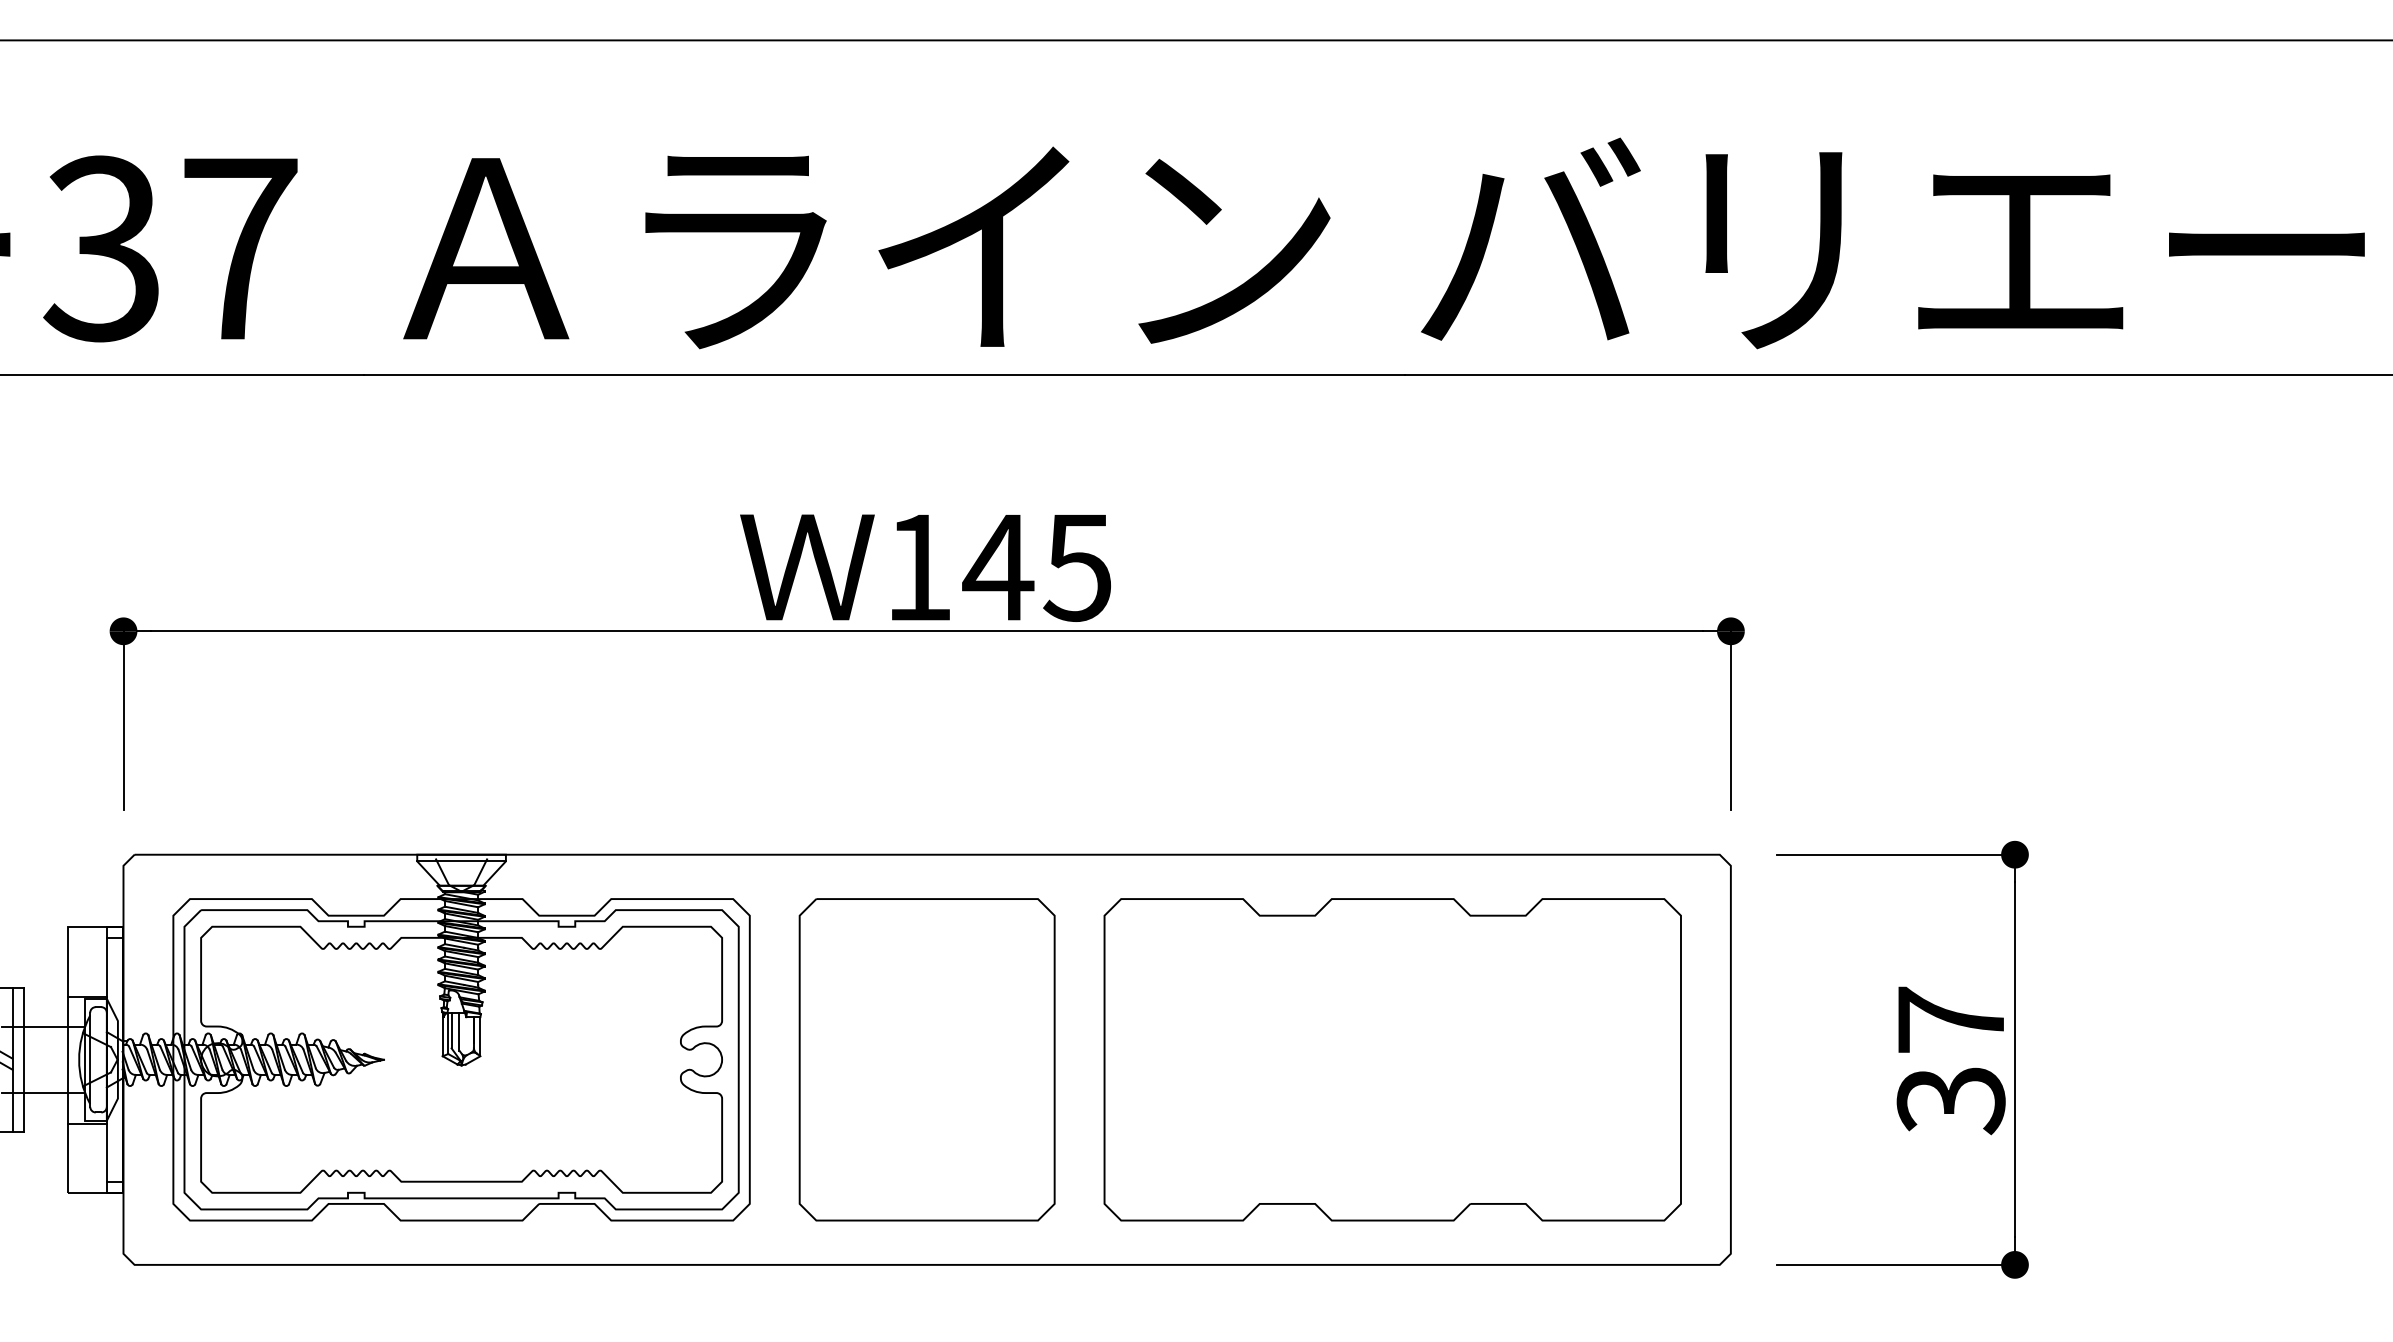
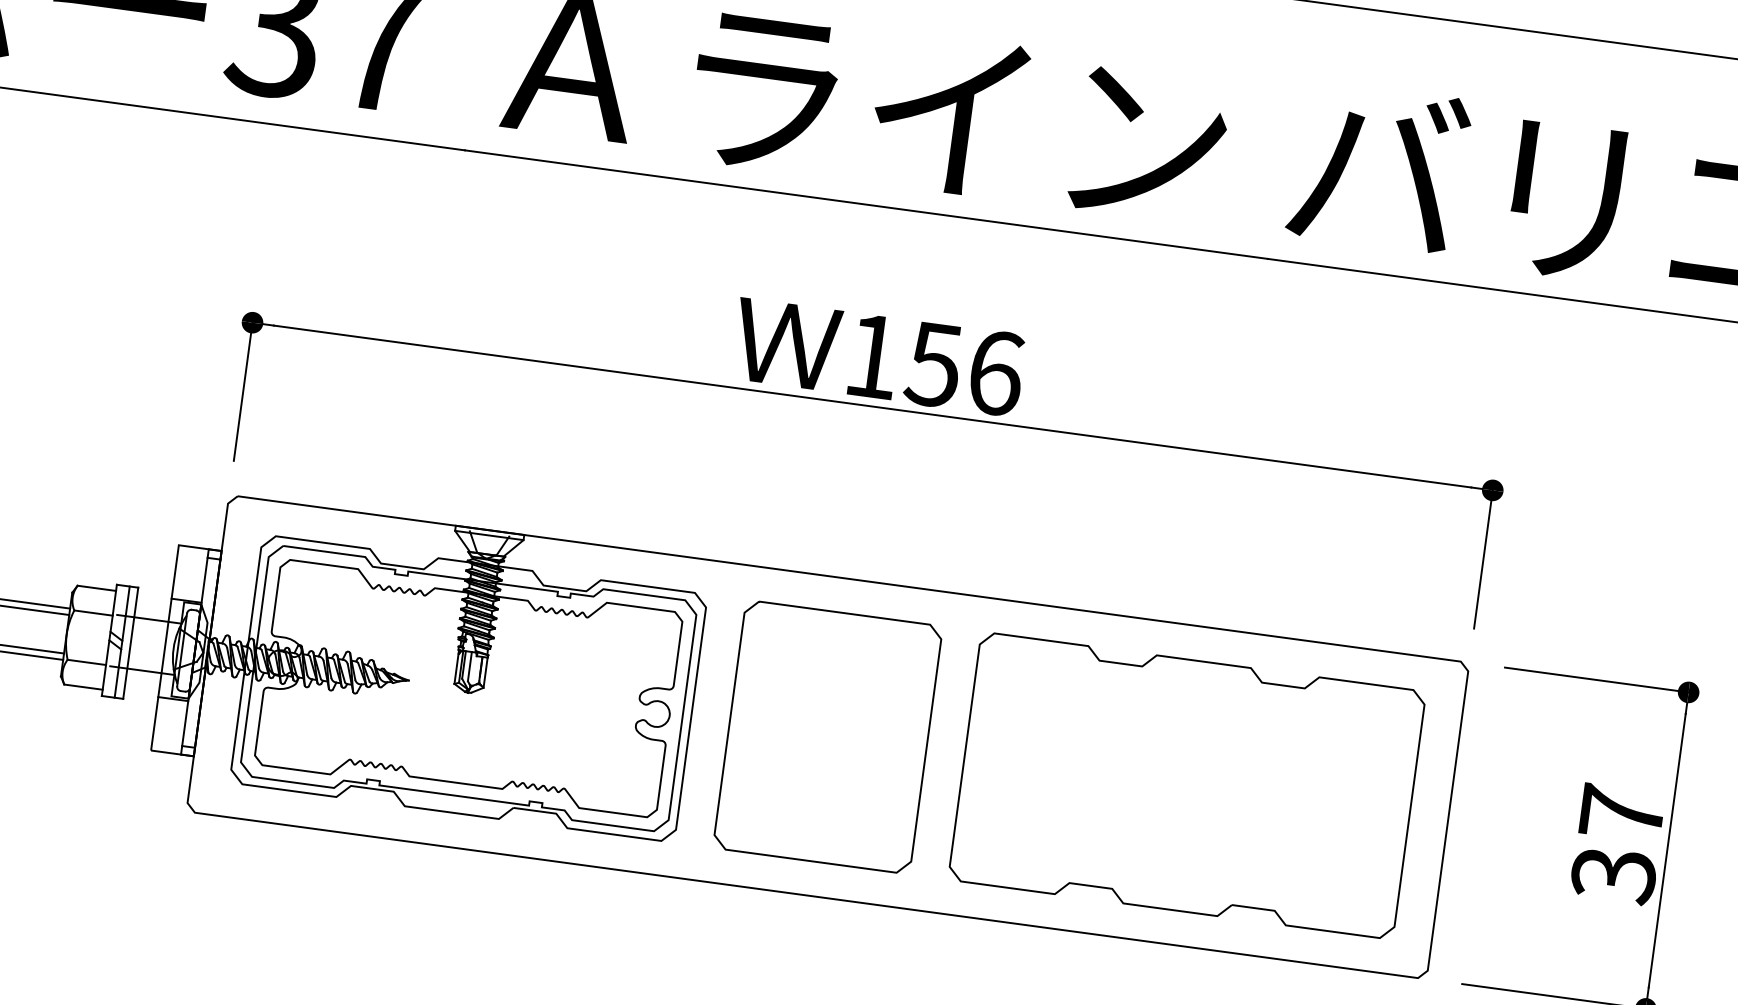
text: (1037, 567) -> (964, 368), 145 -> 156

